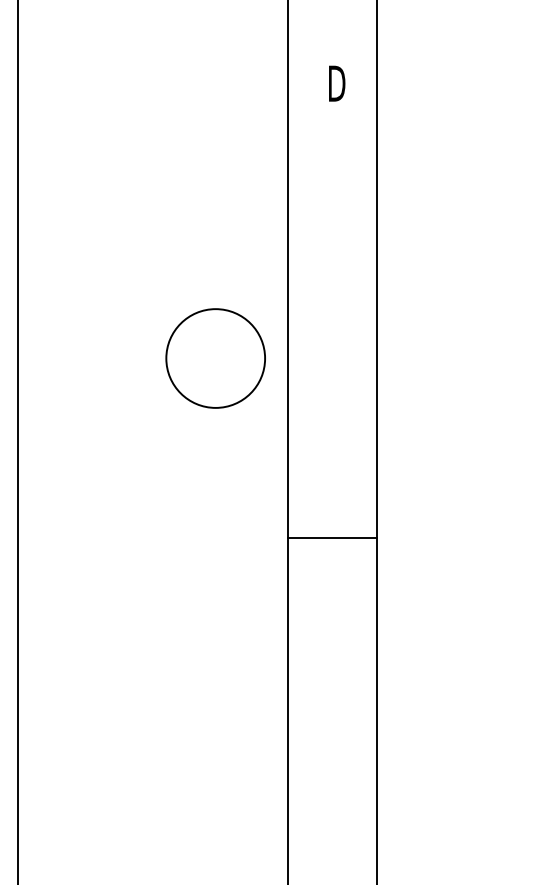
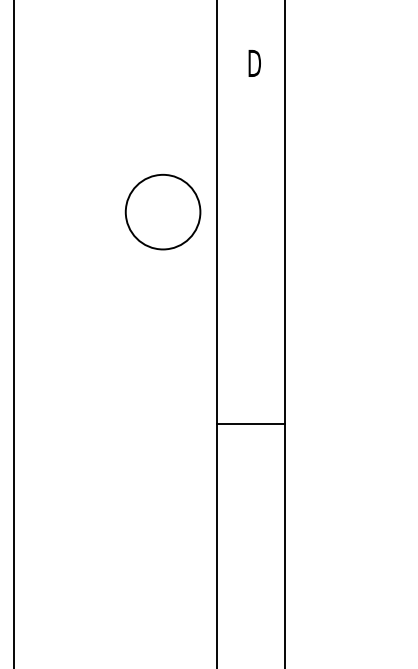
circle: (215, 358) -> (162, 212), moved
line: (332, 538) -> (251, 424), moved

